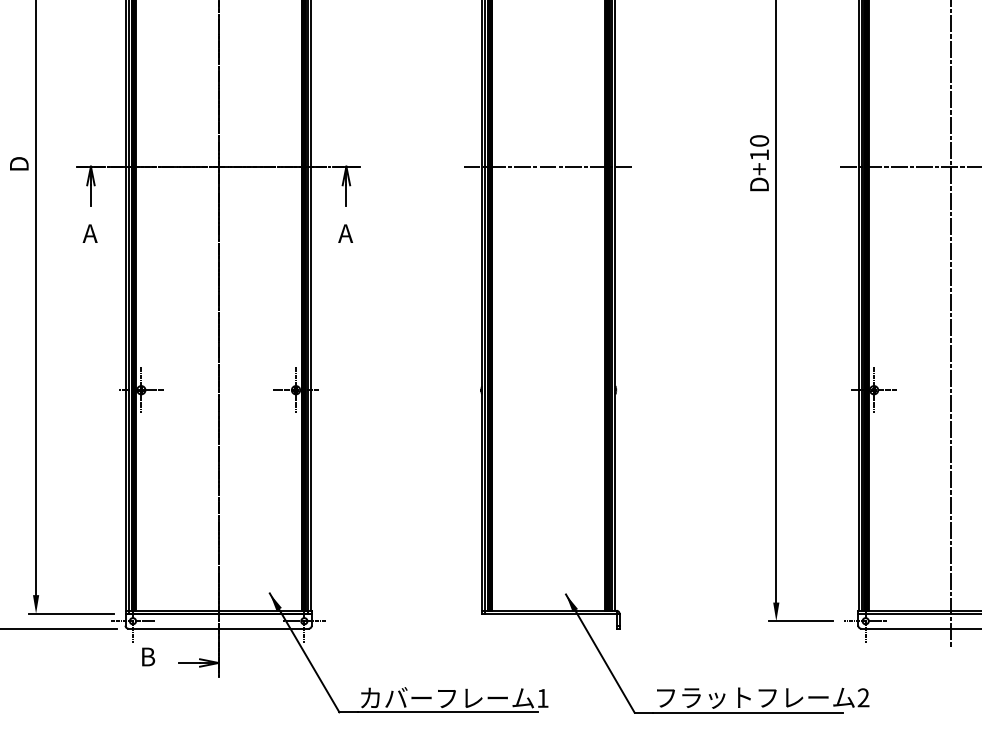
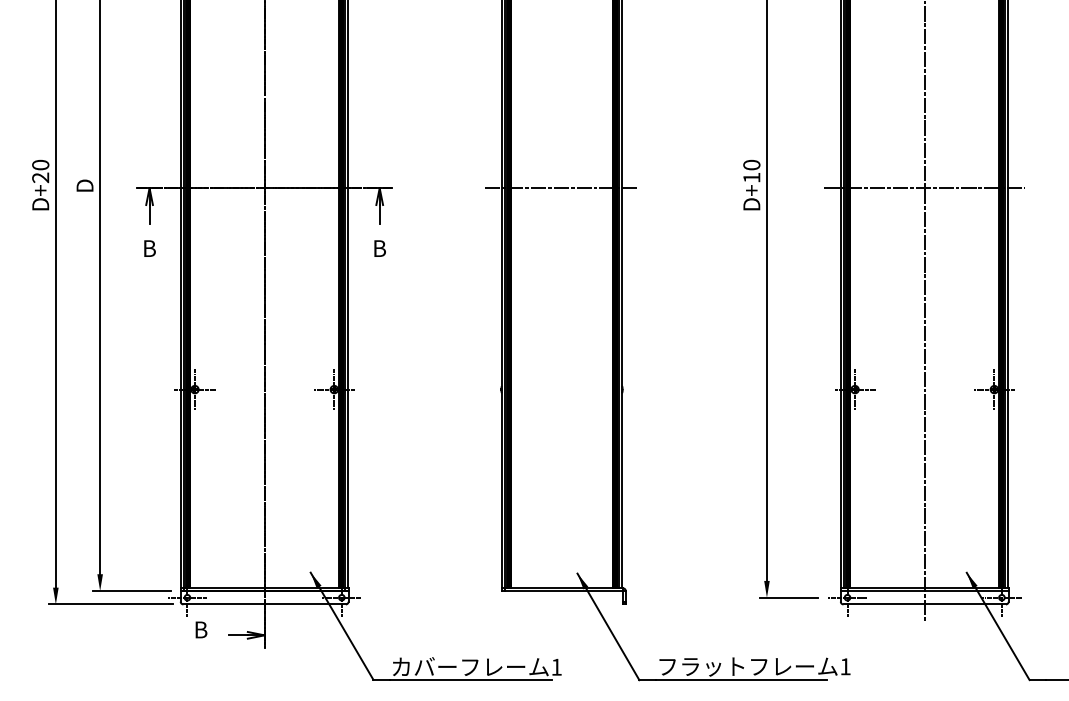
text: (89, 233) -> (148, 248), A -> B
text: (345, 233) -> (378, 248), A -> B
text: (863, 697) -> (845, 666), 2 -> 1

